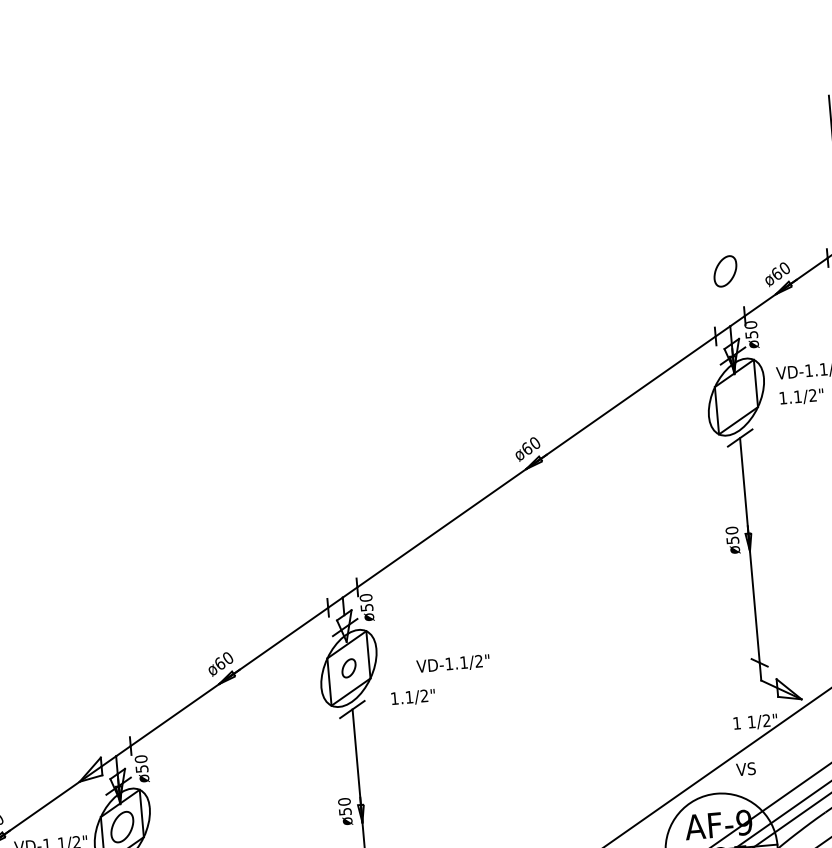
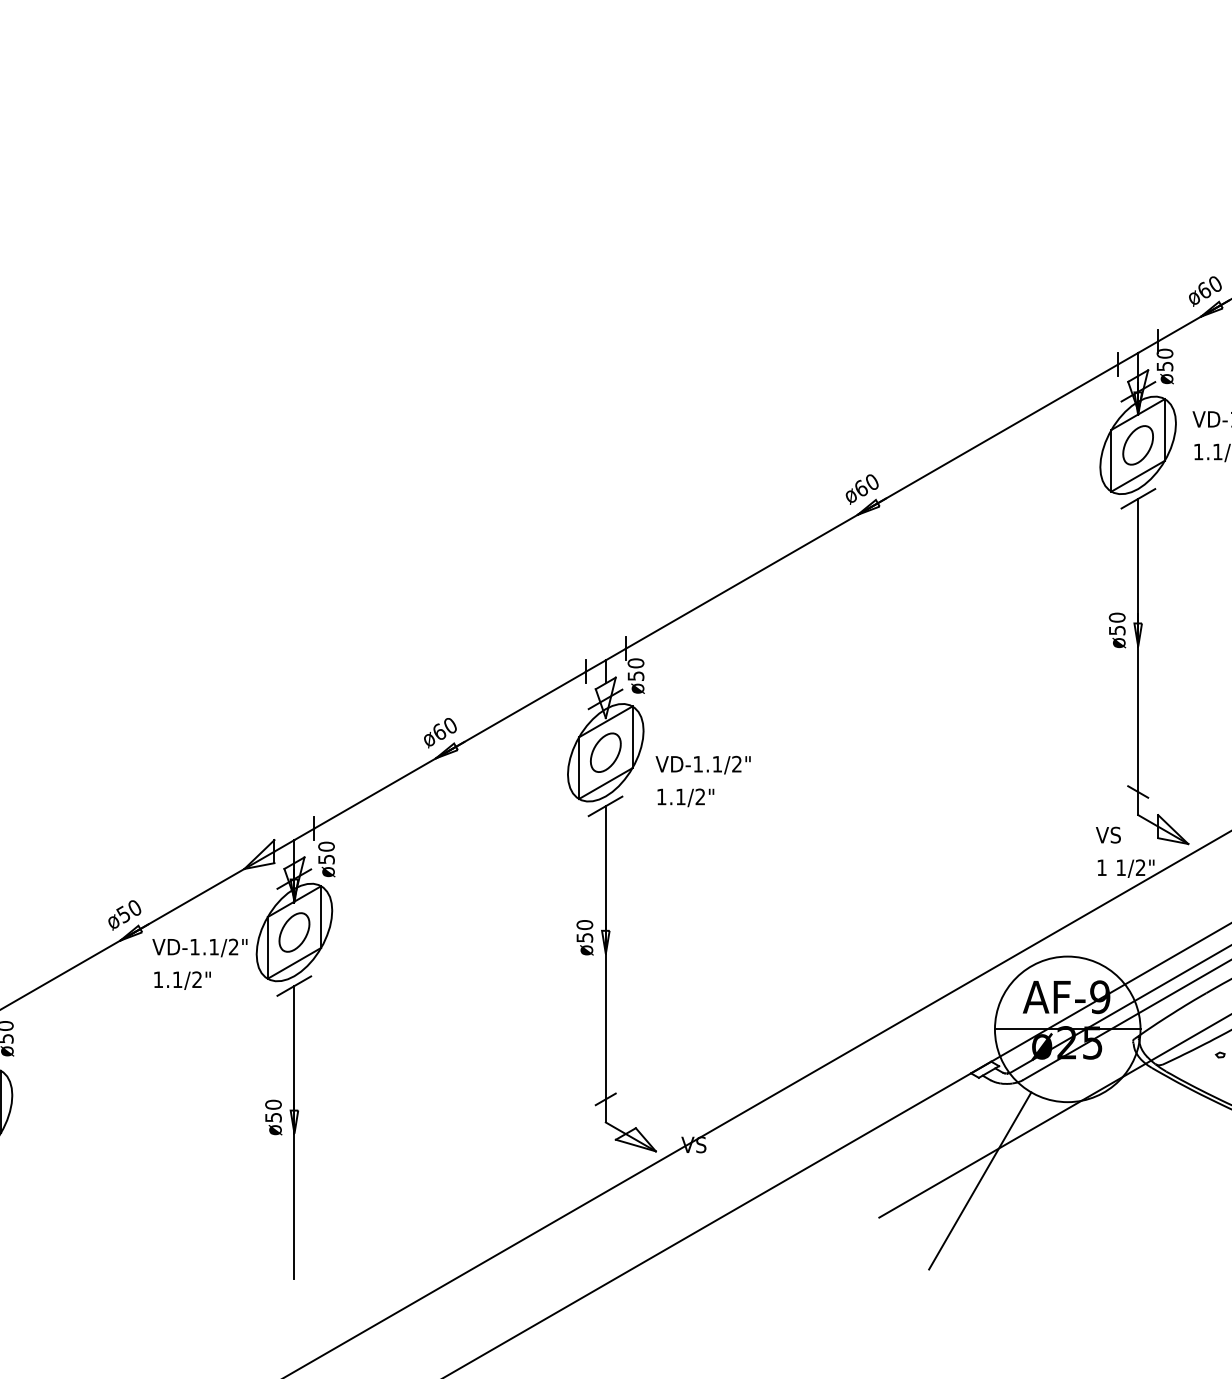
part: (724, 271) -> (1137, 445), moved
text: (452, 663) -> (702, 764), moved
part: (348, 668) -> (605, 752), size x1.67
text: (746, 768) -> (1108, 834), moved

